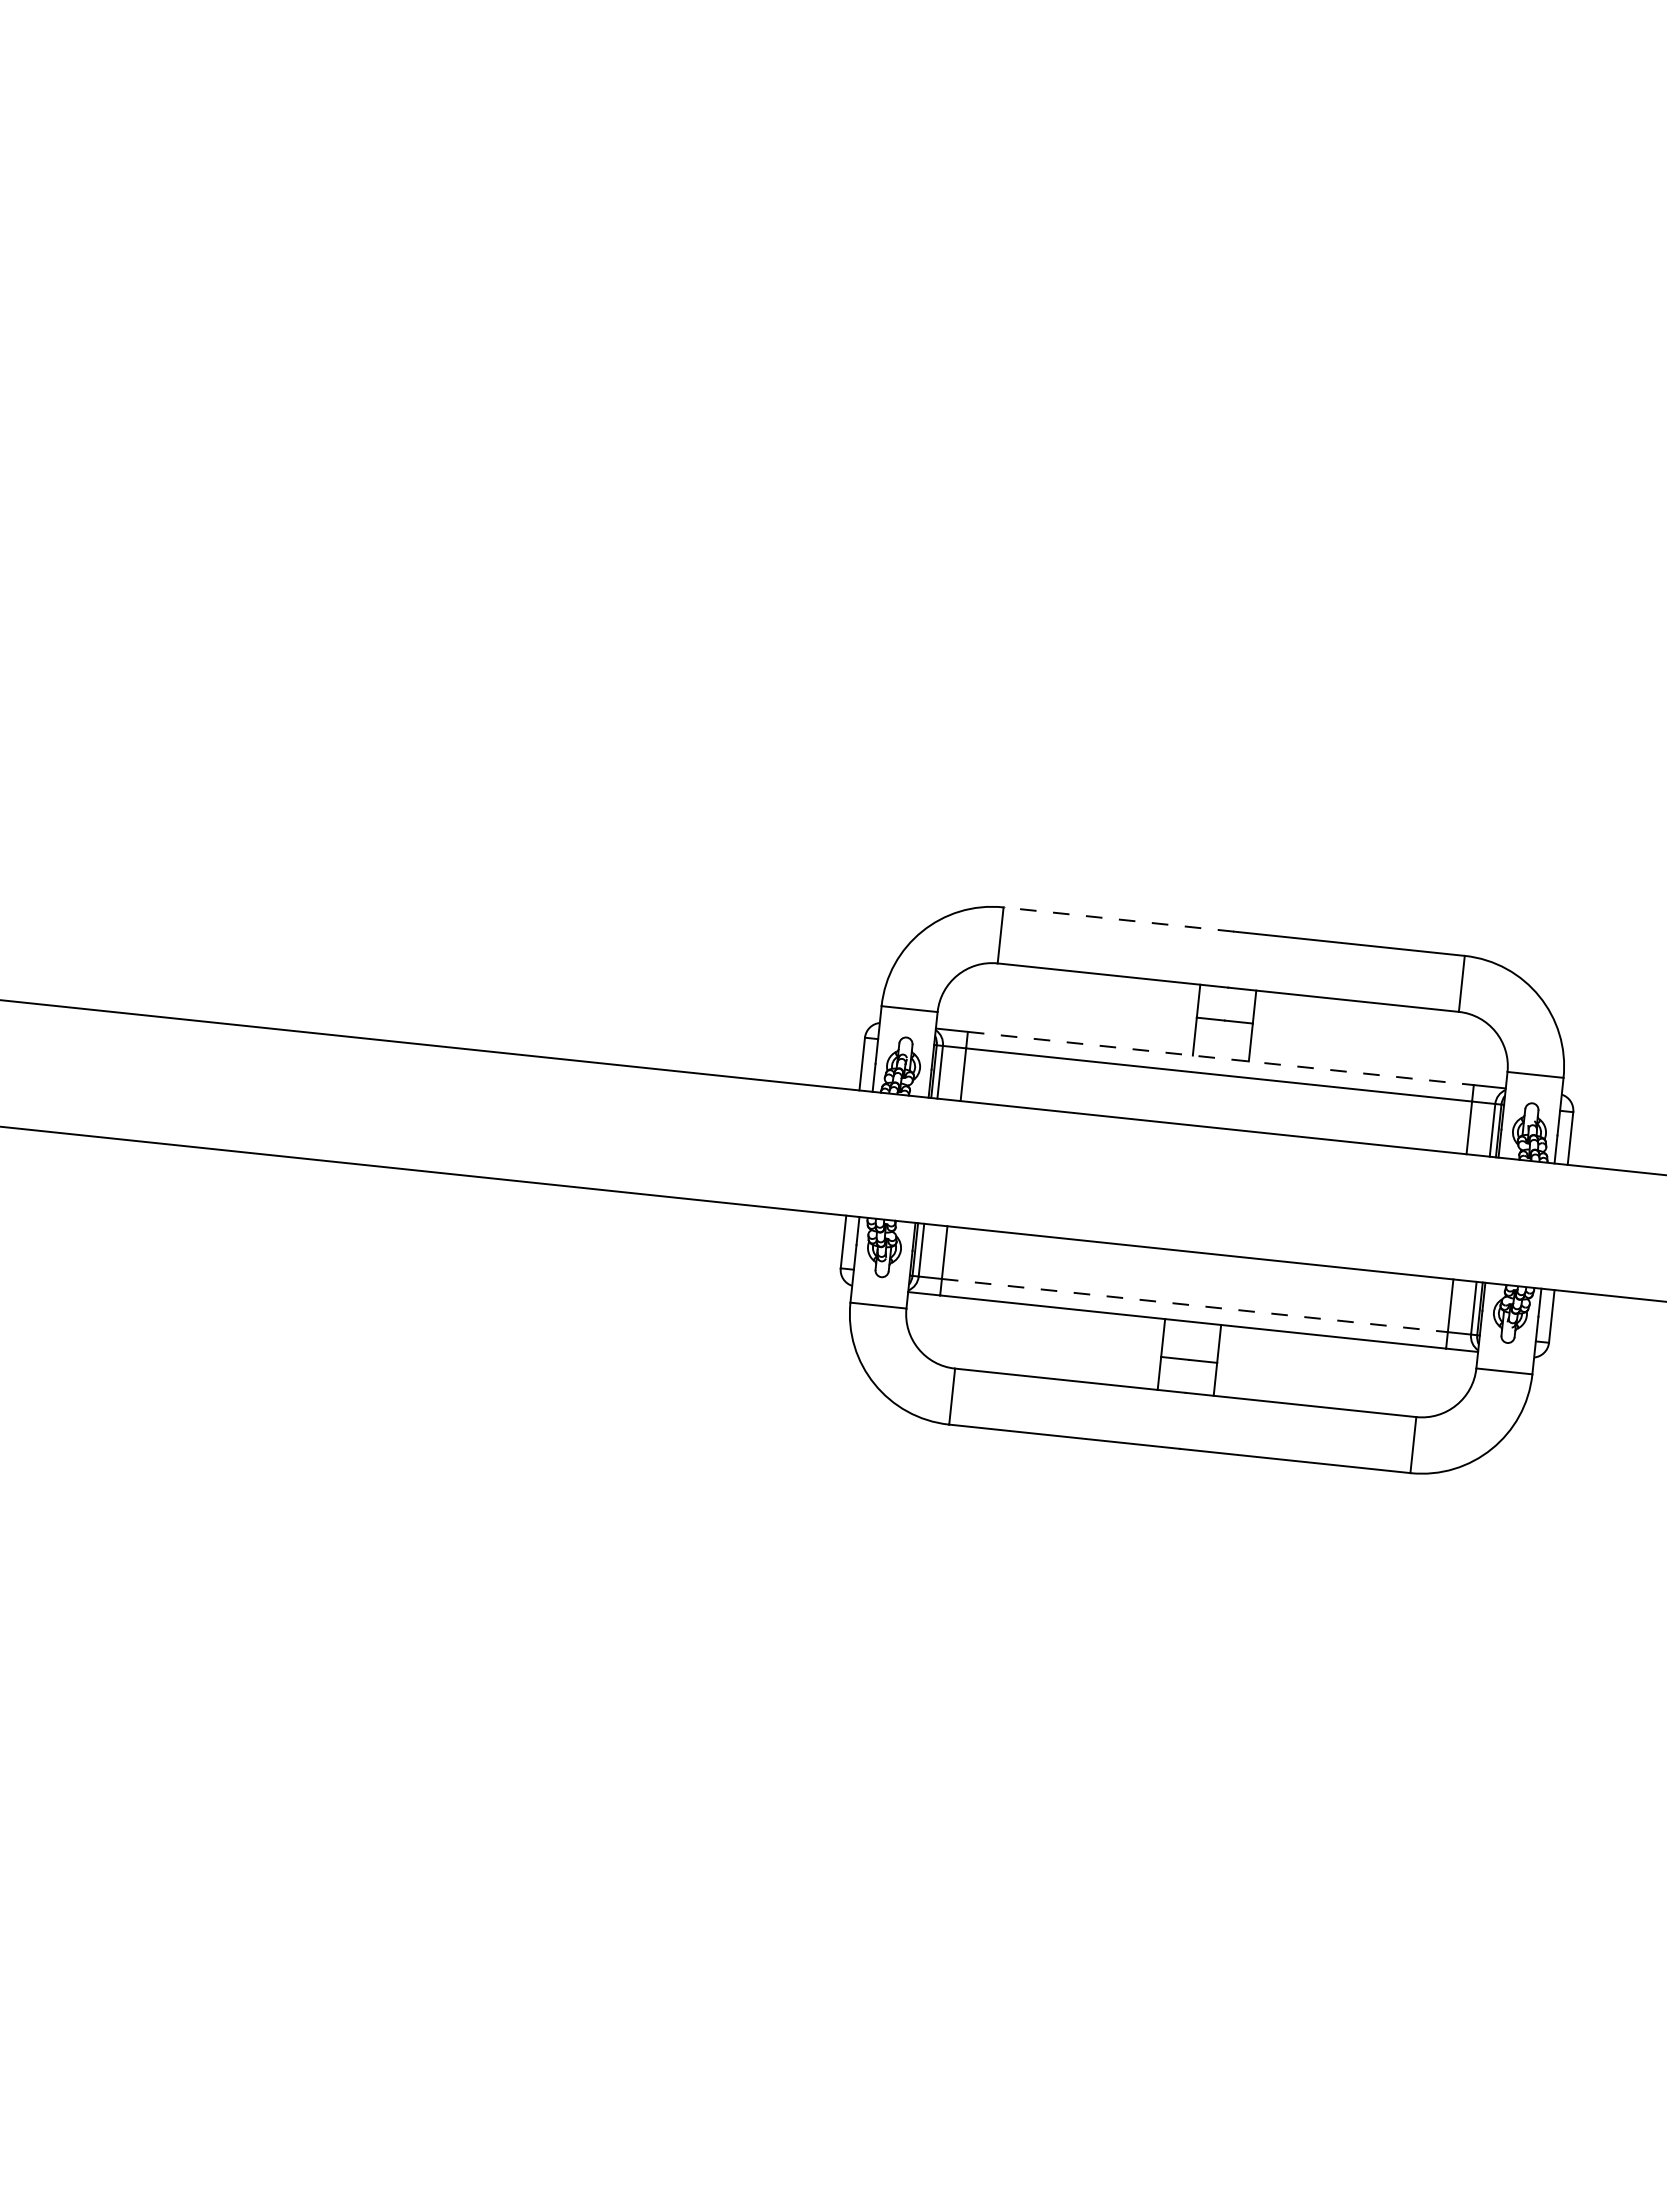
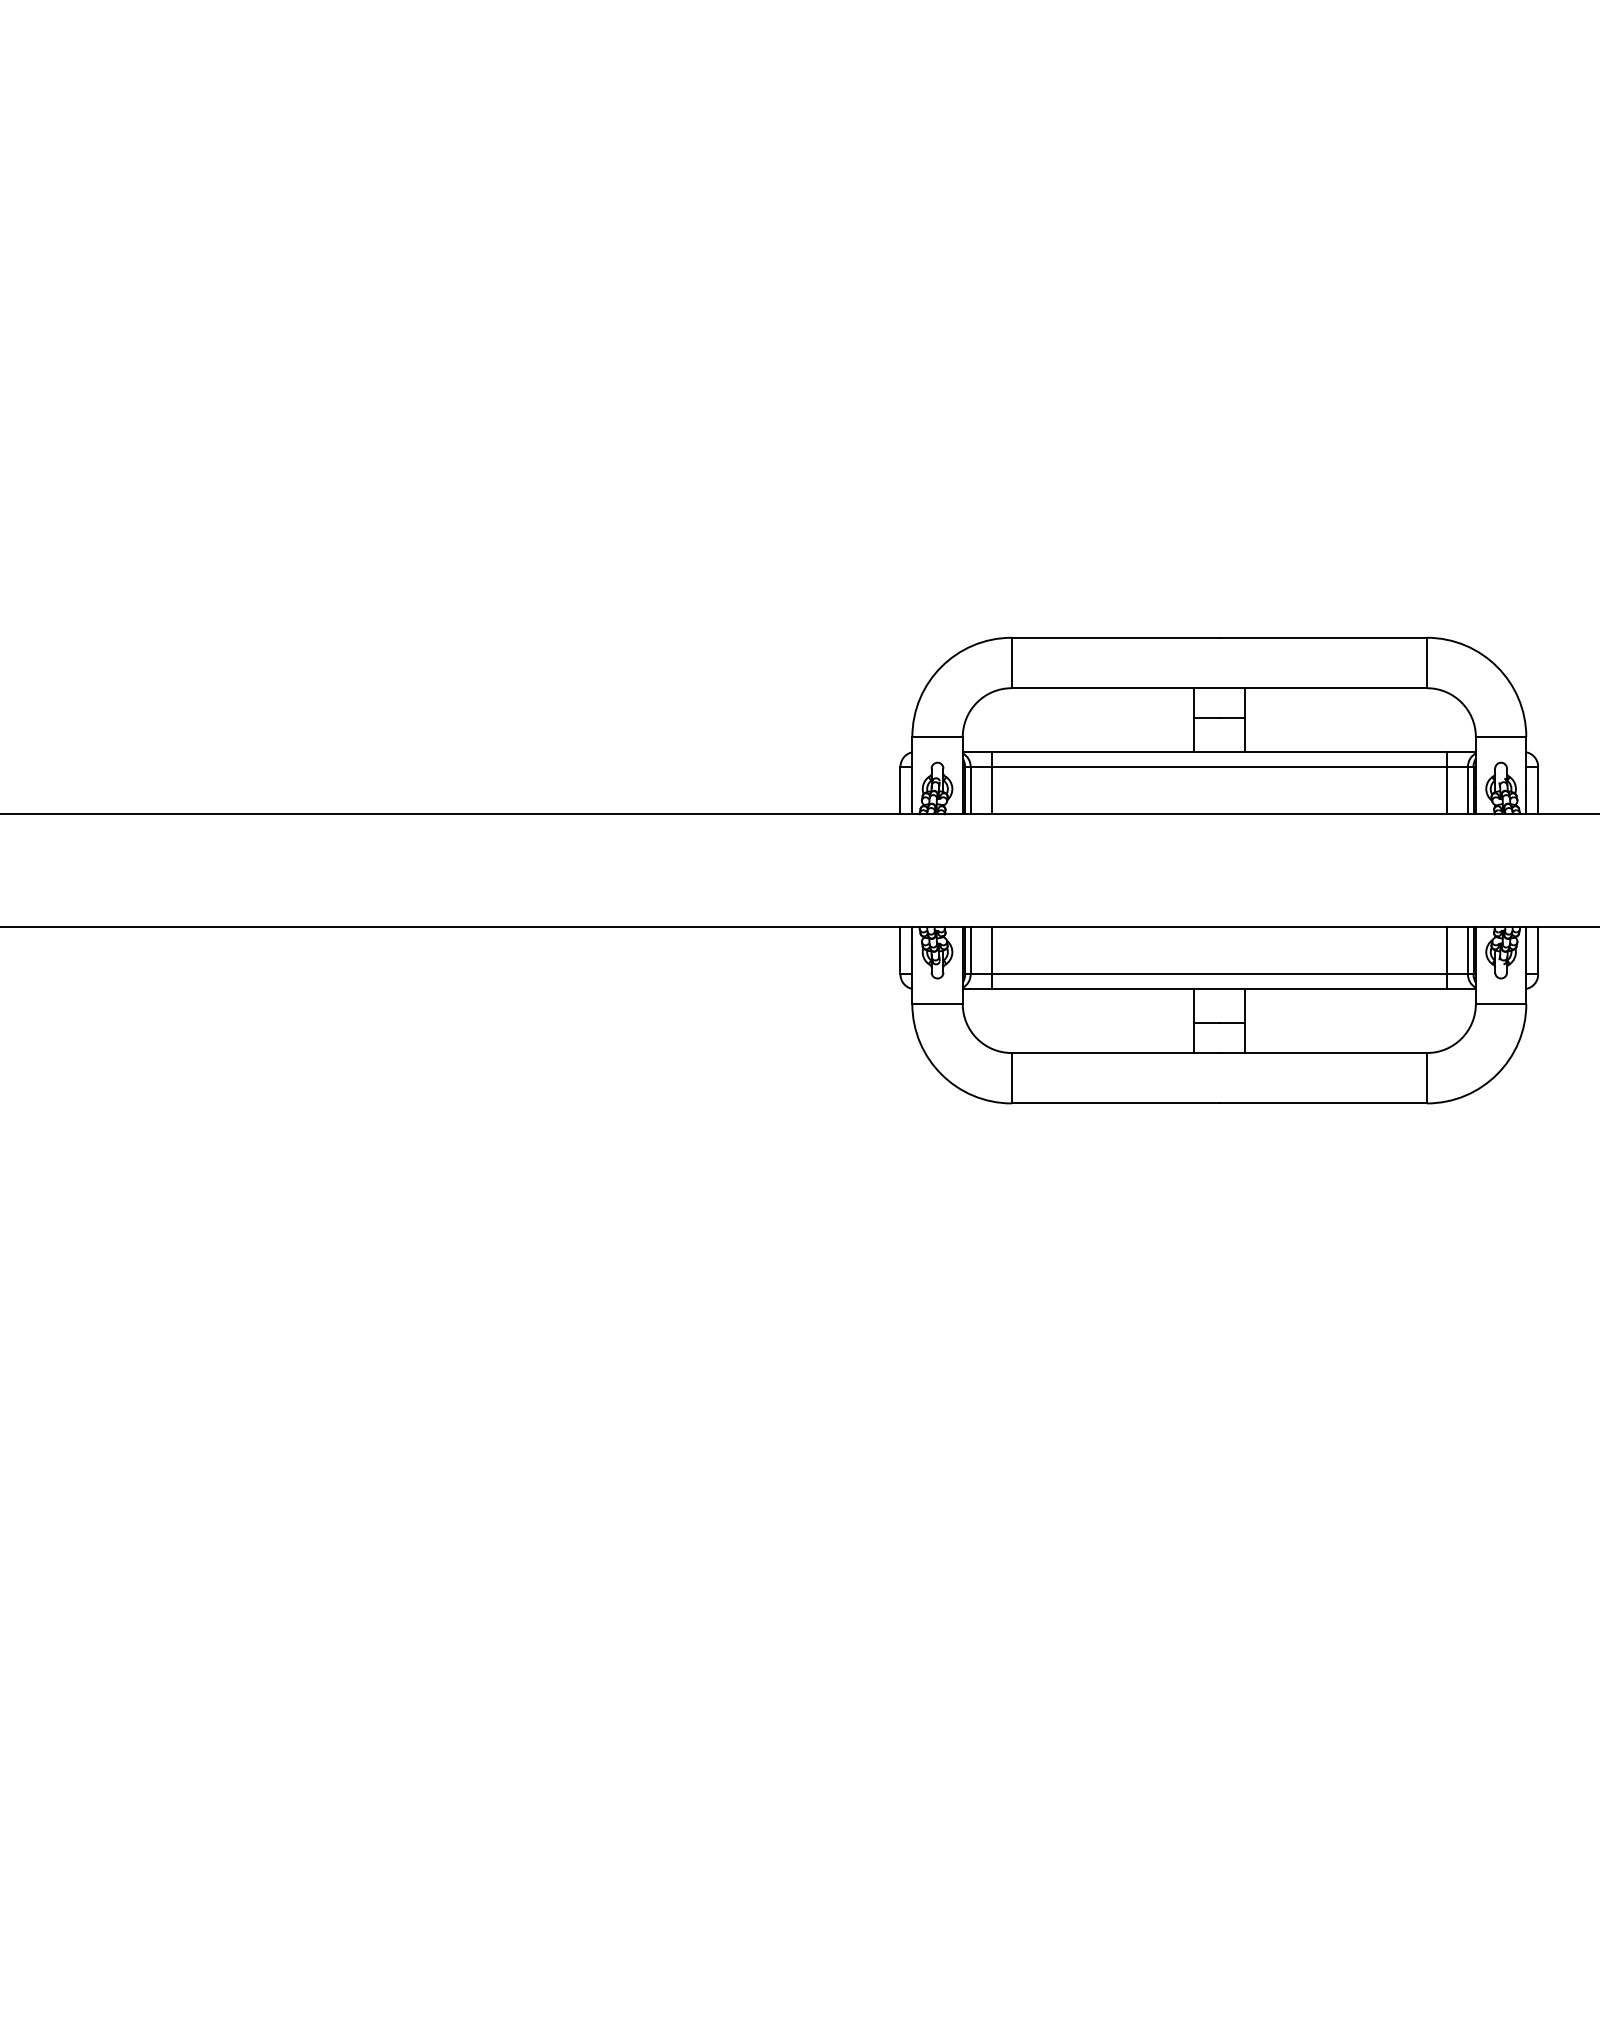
line: (1118, 919) -> (1115, 637), dashed -> solid
line: (1221, 1057) -> (1219, 751), dashed -> solid
line: (1195, 1305) -> (1219, 974), dashed -> solid

